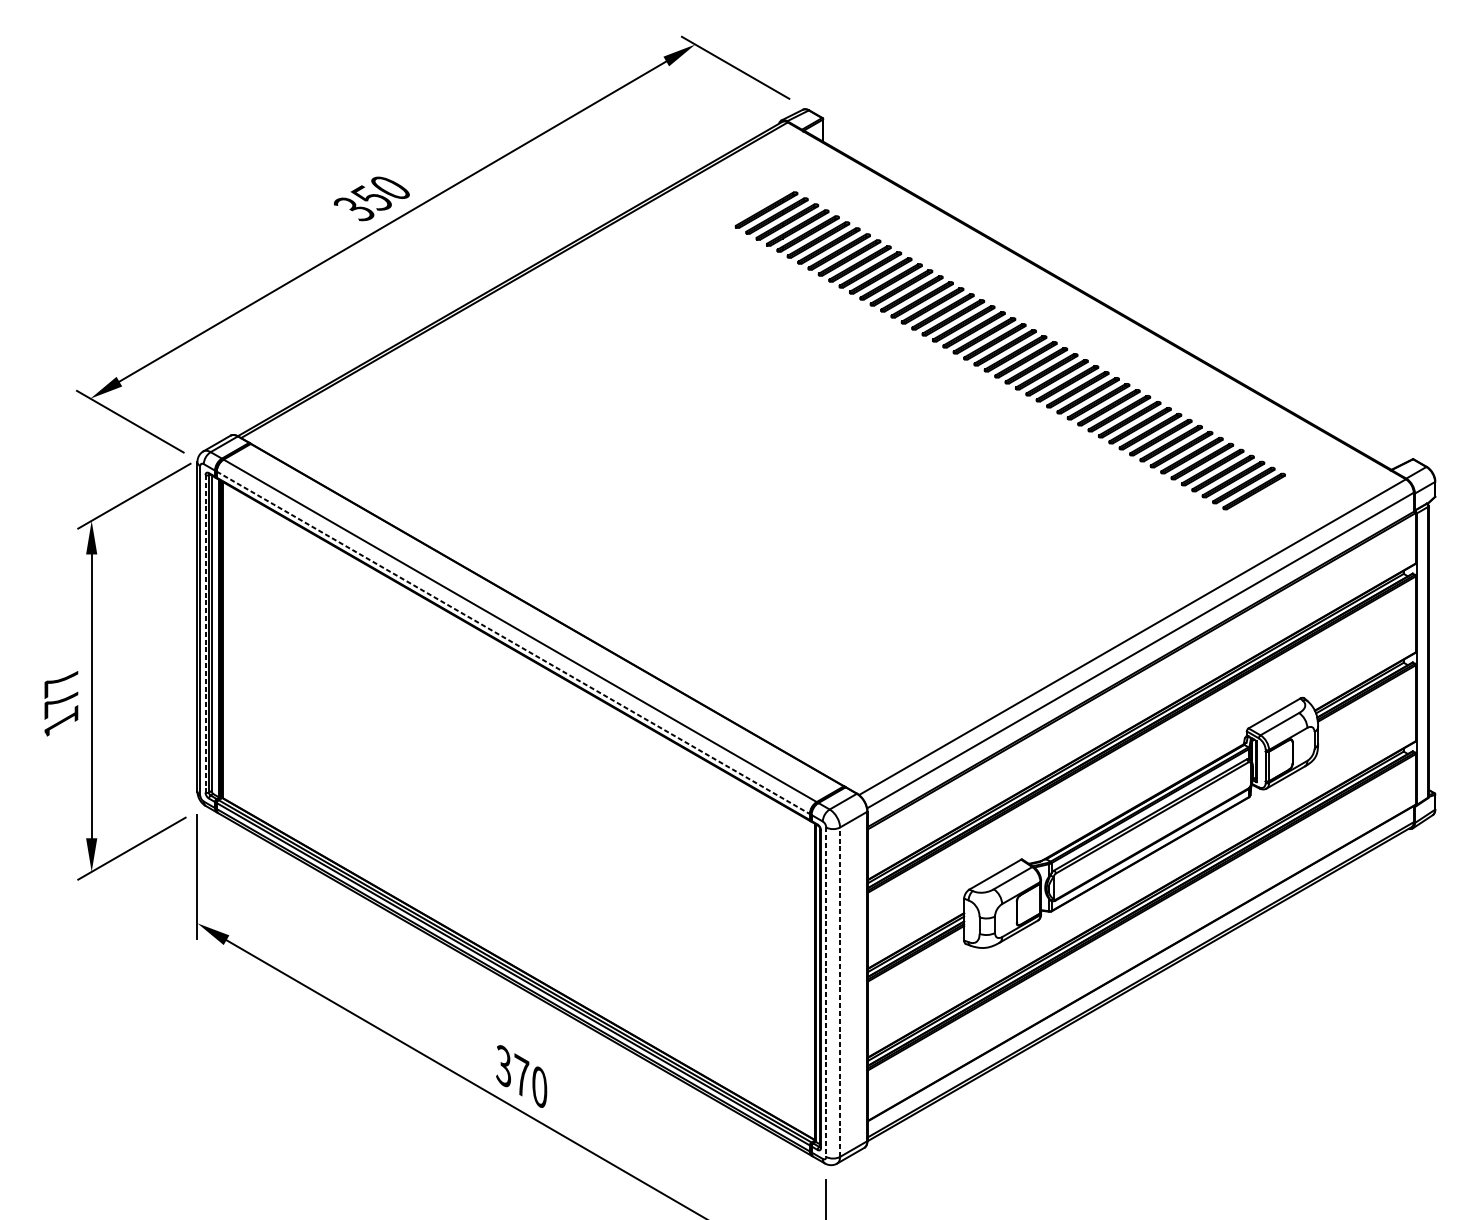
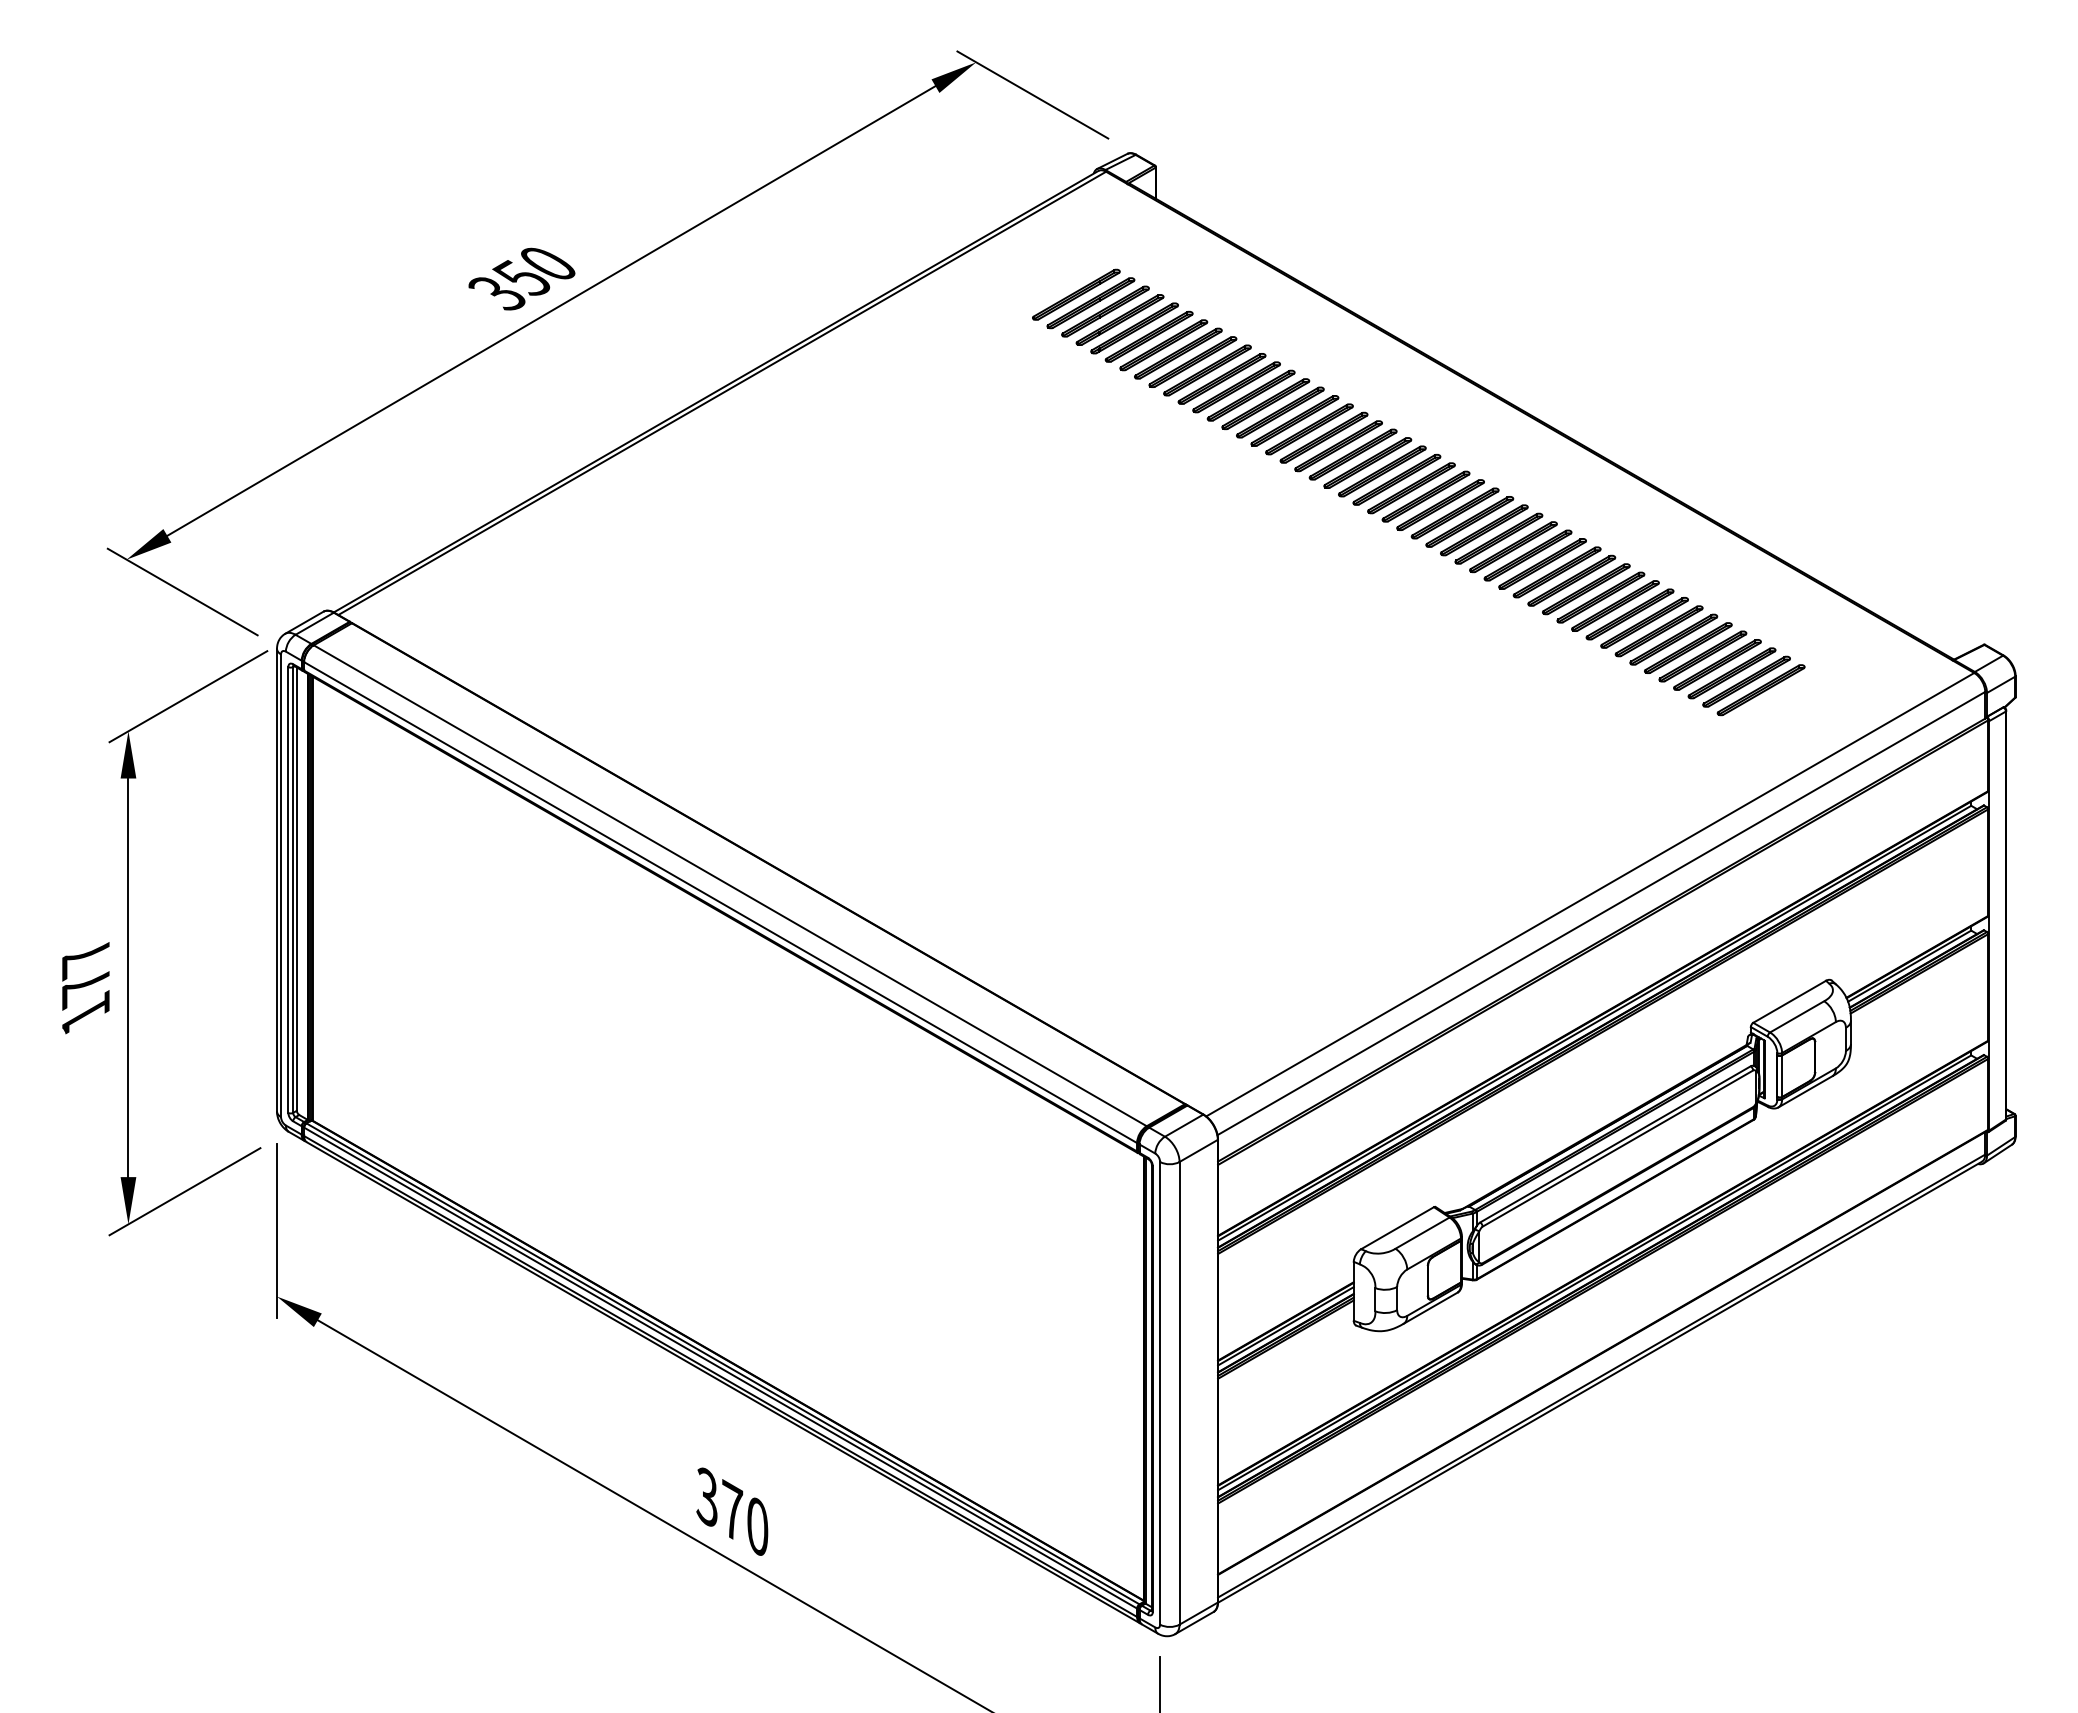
line: (205, 633) -> (288, 889), dashed -> solid
line: (513, 642) -> (720, 902), dashed -> solid
line: (840, 991) -> (1179, 1392), dashed -> solid
line: (826, 992) -> (1160, 1393), dashed -> solid

